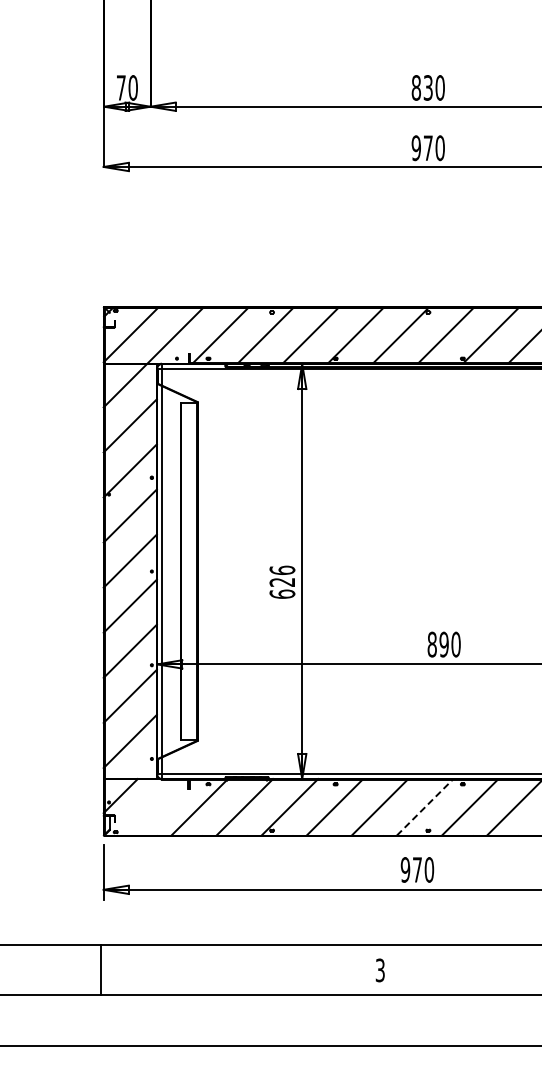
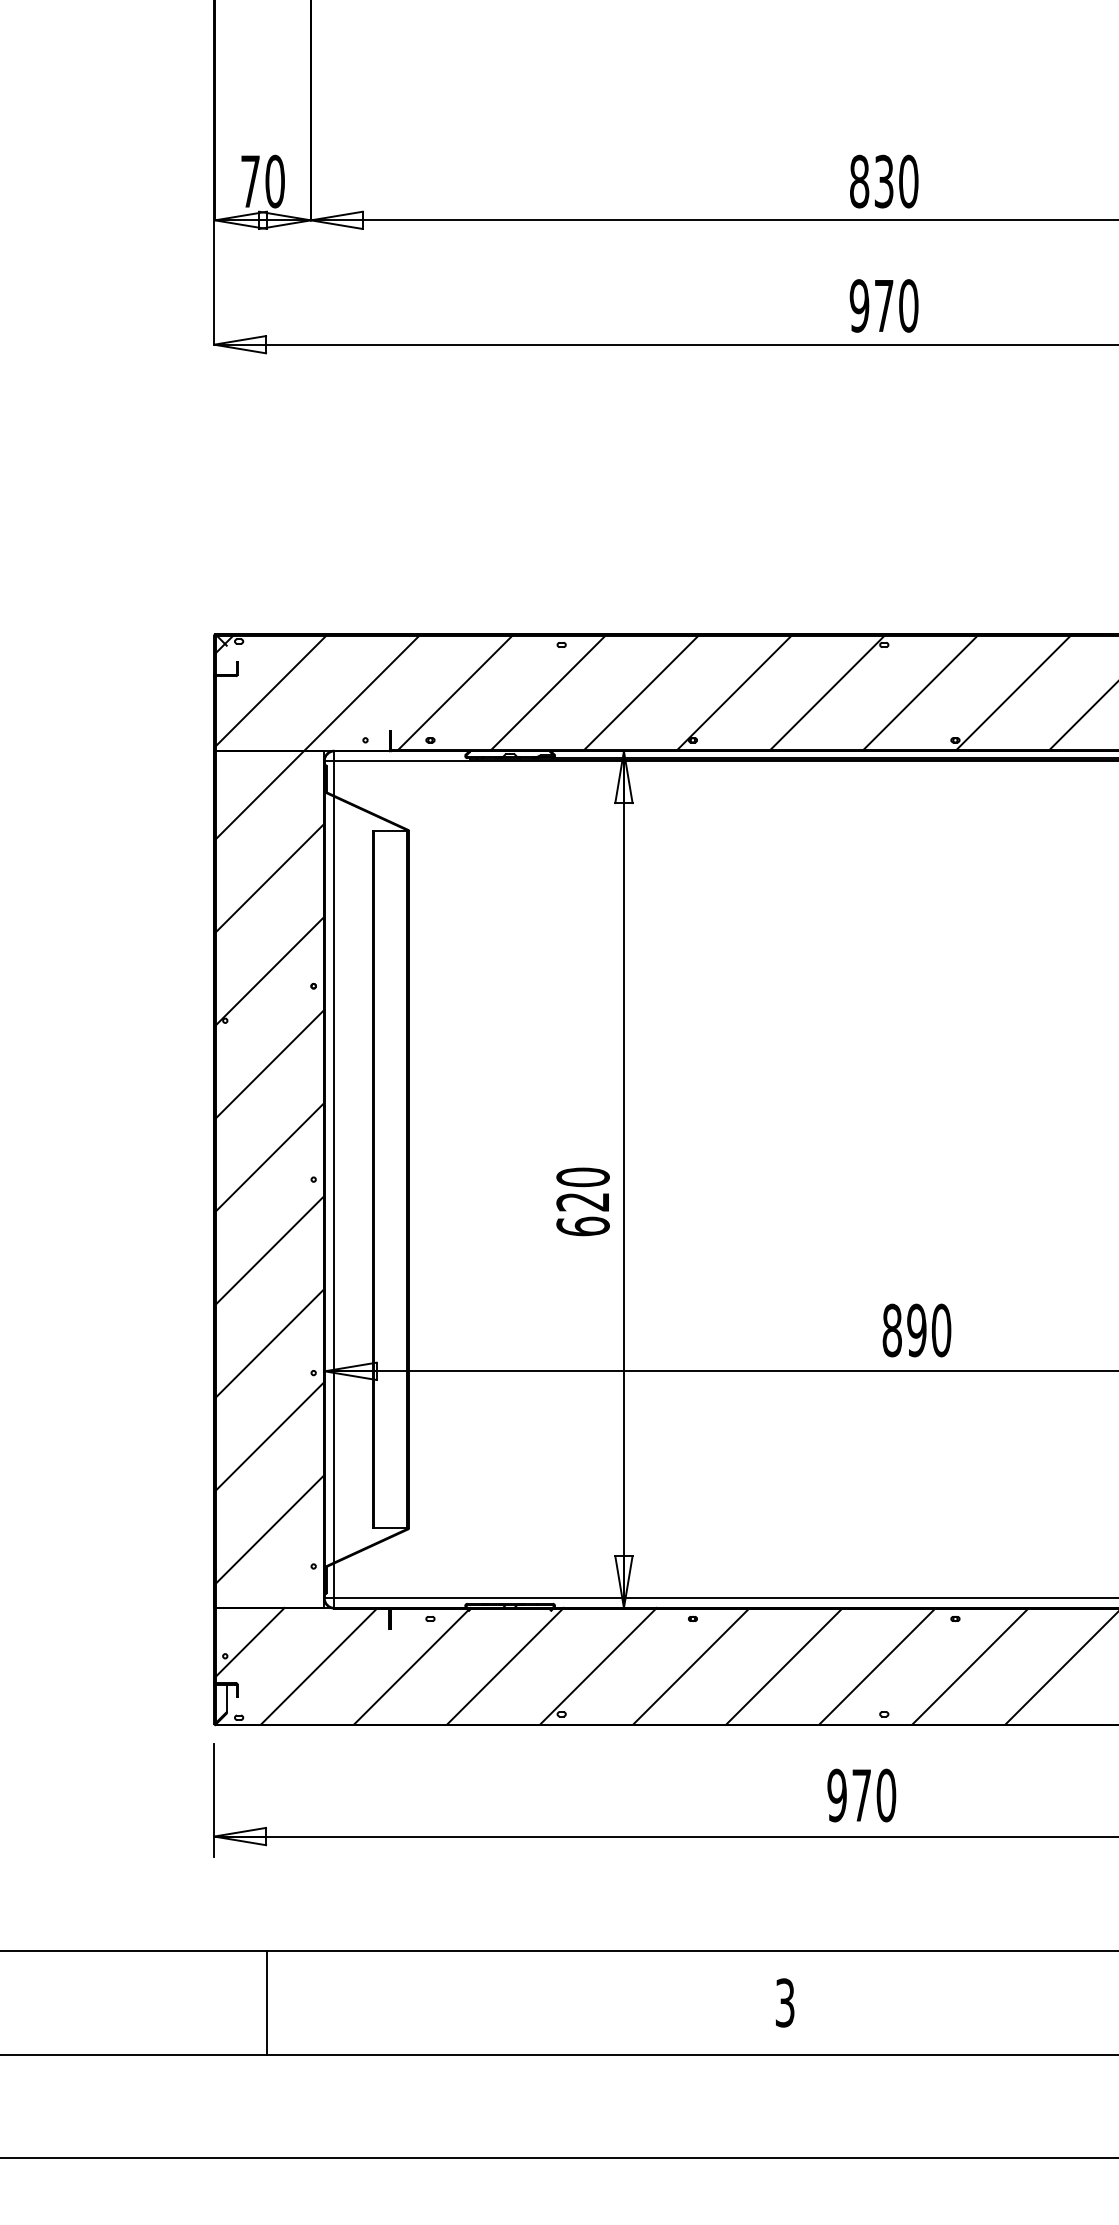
text: (282, 569) -> (583, 1175), 626 -> 620
line: (154, 807) -> (319, 1666), added
line: (425, 807) -> (878, 1666), dashed -> solid
line: (101, 970) -> (267, 2003), moved

